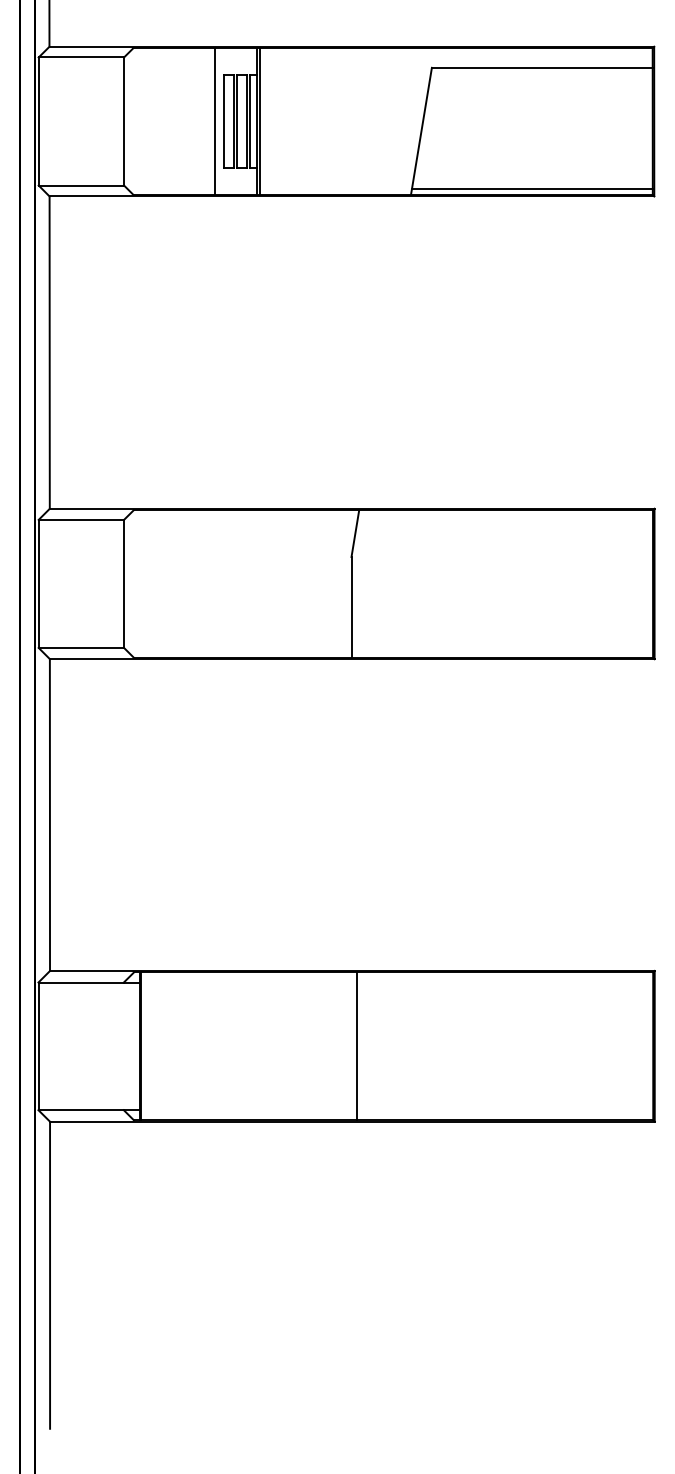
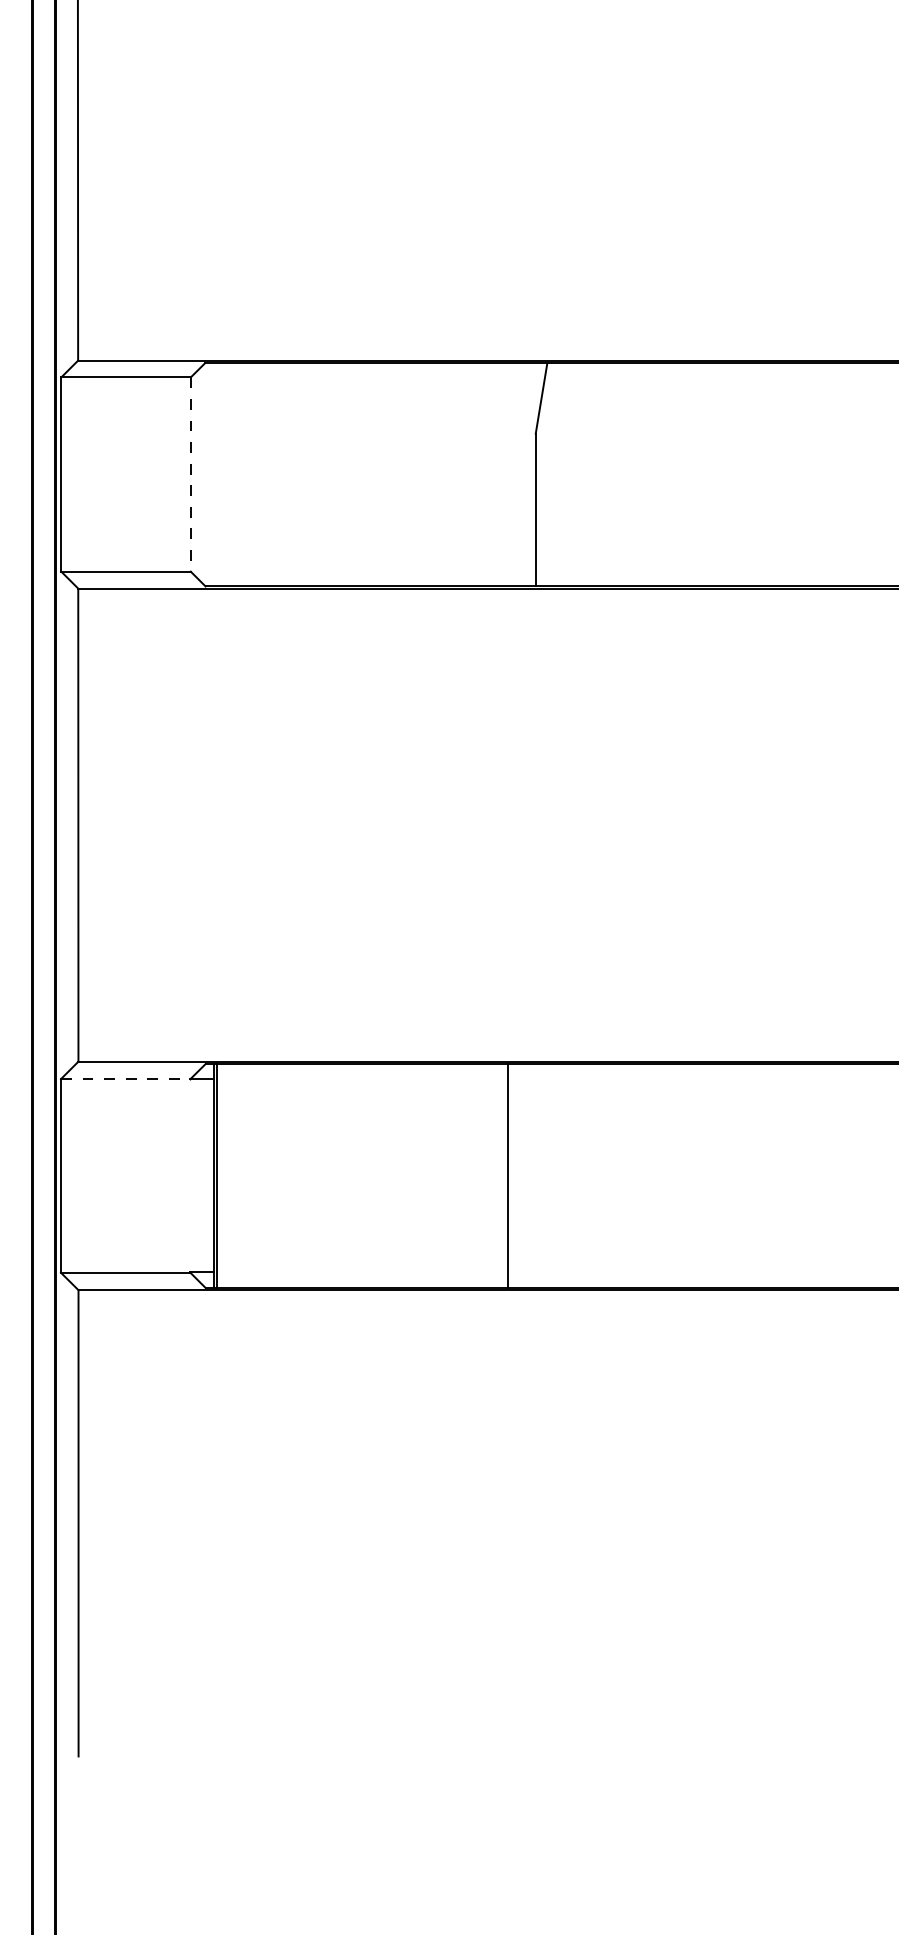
line: (124, 584) -> (191, 475), solid -> dashed
line: (81, 982) -> (126, 1079), solid -> dashed
line: (357, 1046) -> (508, 1176), moved

